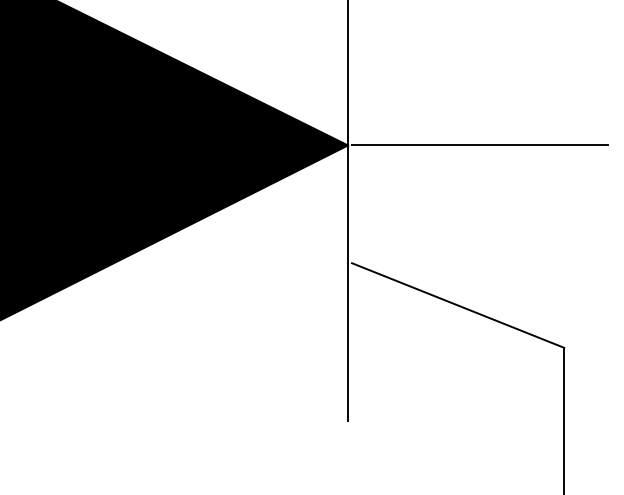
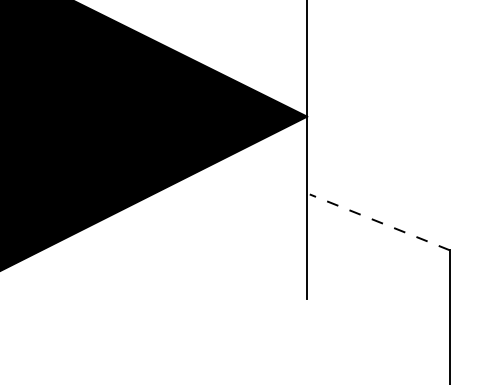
line: (480, 145) -> (394, 116), removed
line: (457, 305) -> (379, 222), solid -> dashed

